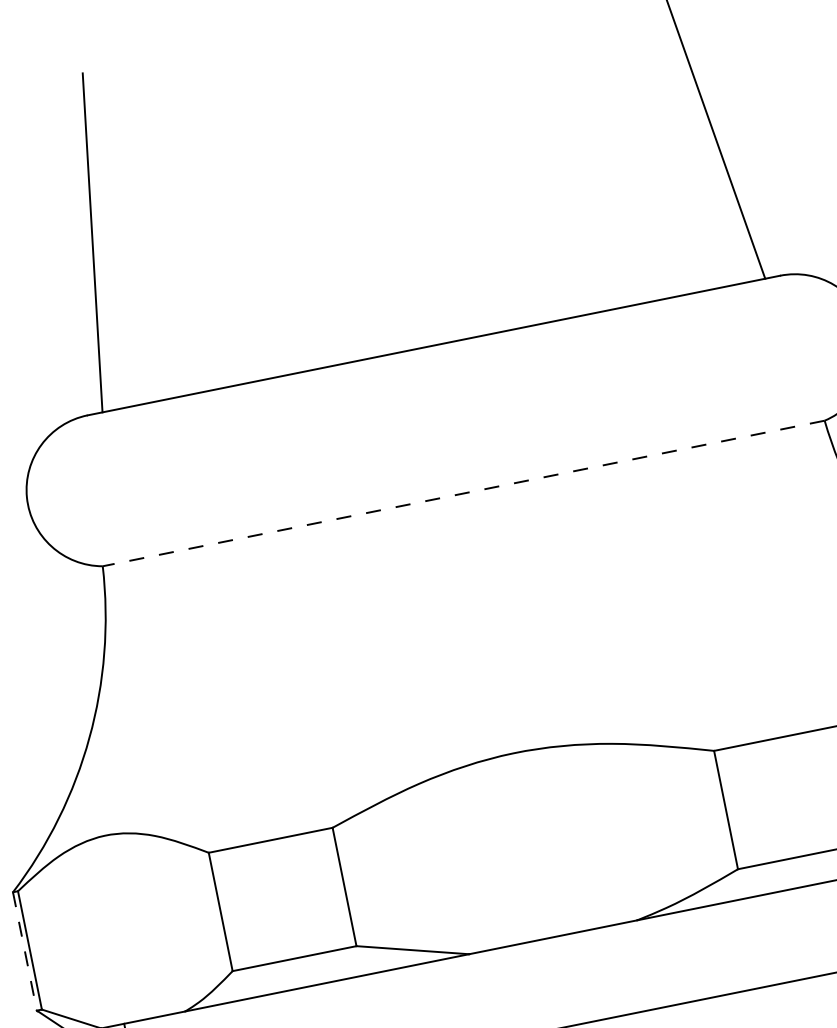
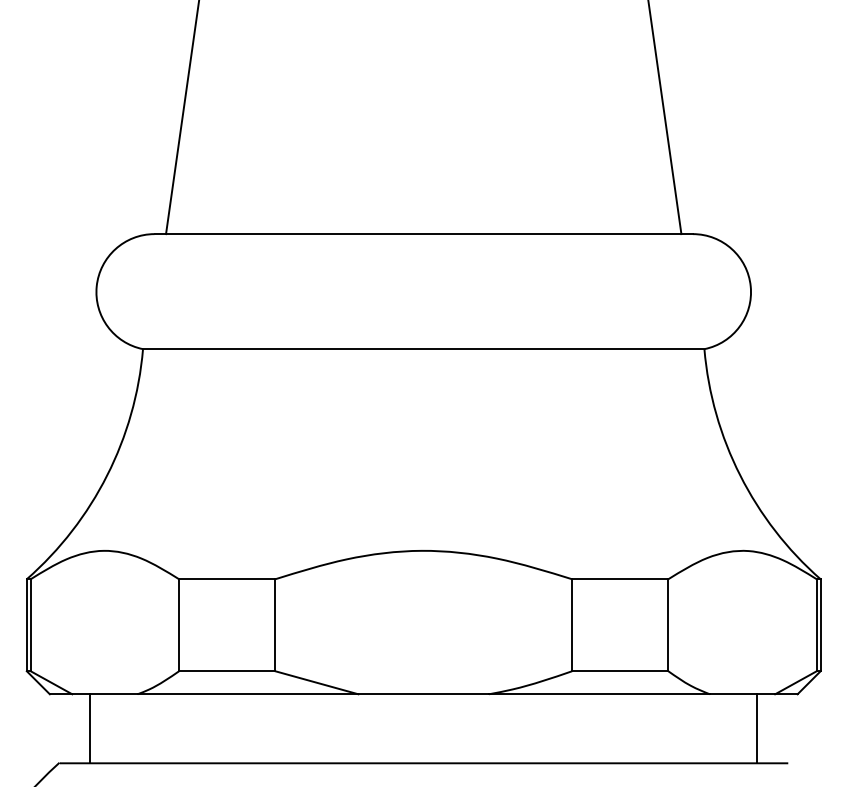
line: (463, 493) -> (423, 349), dashed -> solid
line: (24, 951) -> (26, 625), dashed -> solid

